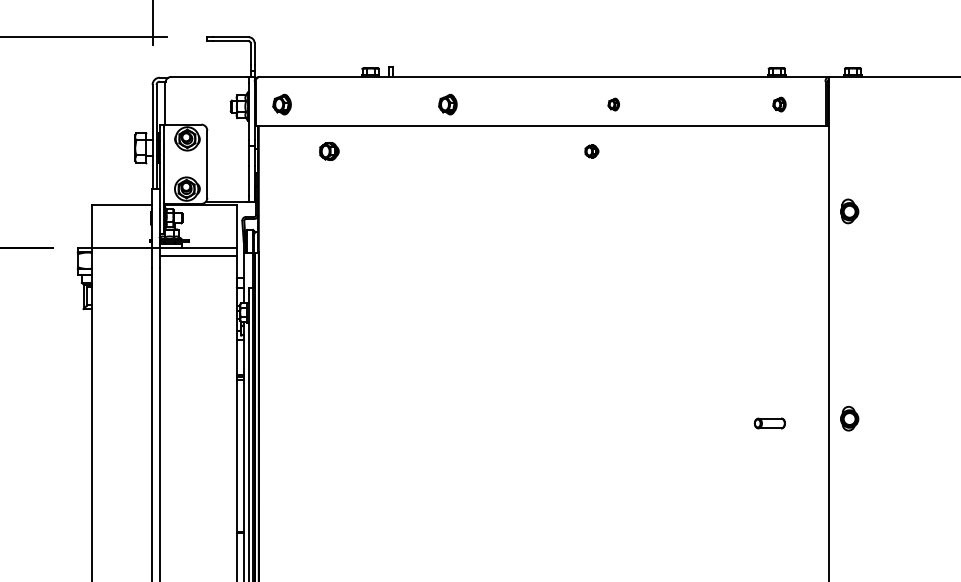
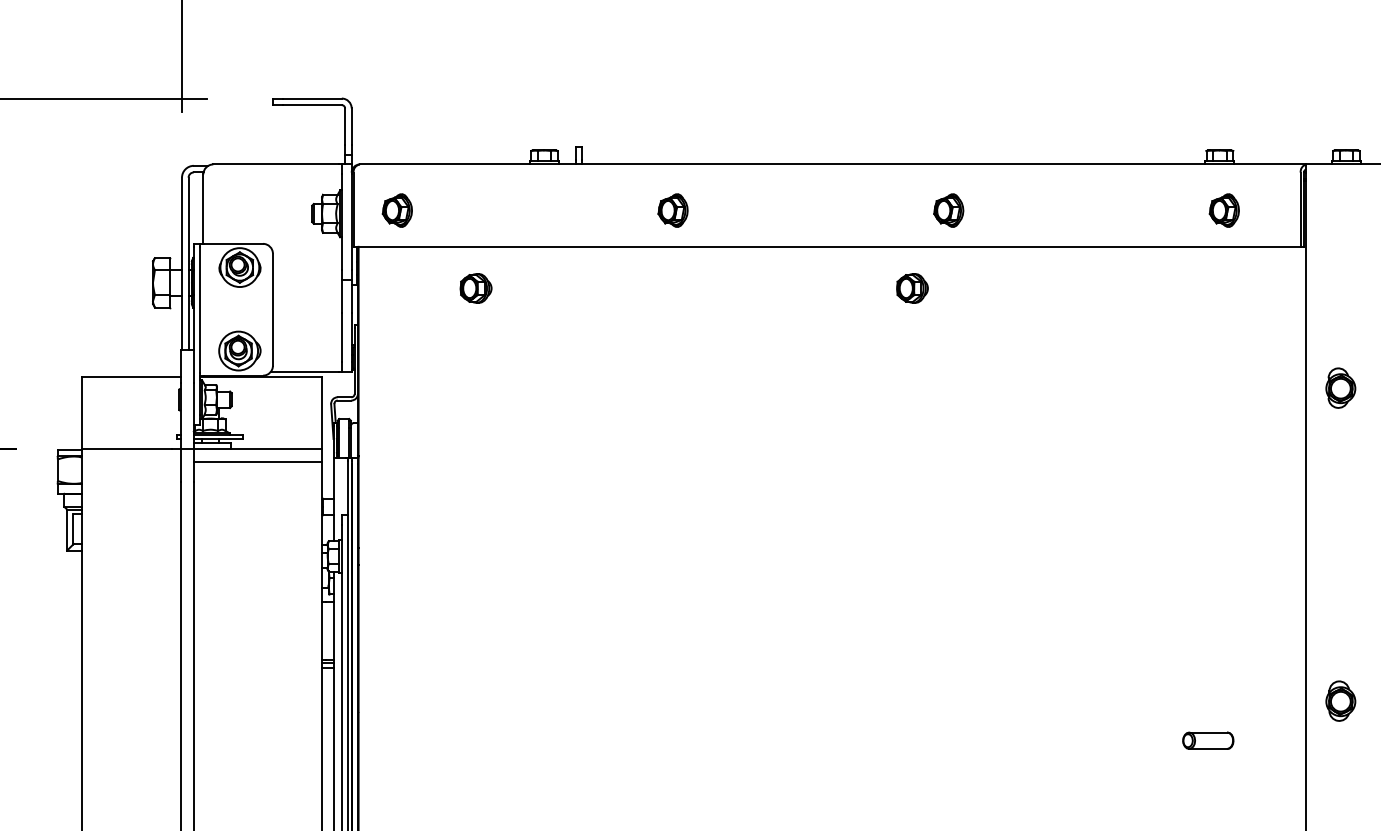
part: (613, 104) -> (948, 210), size x1.67
part: (779, 104) -> (1224, 210), size x1.43
part: (591, 151) -> (911, 288), size x1.43
part: (849, 418) -> (1340, 700), moved

